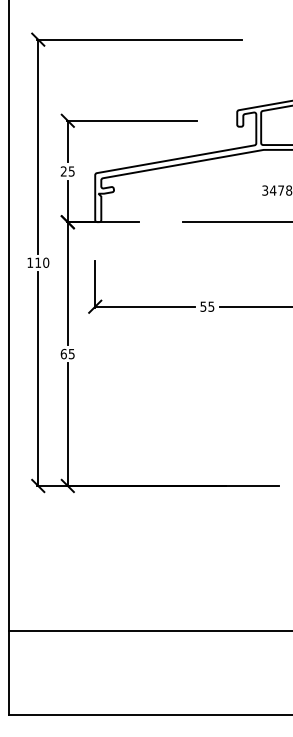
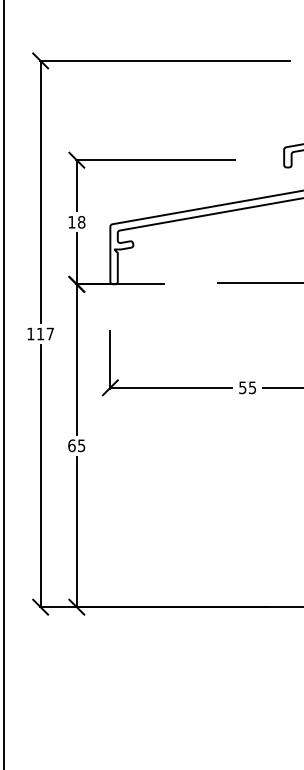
text: (67, 171) -> (76, 222), 25 -> 18
text: (46, 262) -> (50, 333), 110 -> 117

